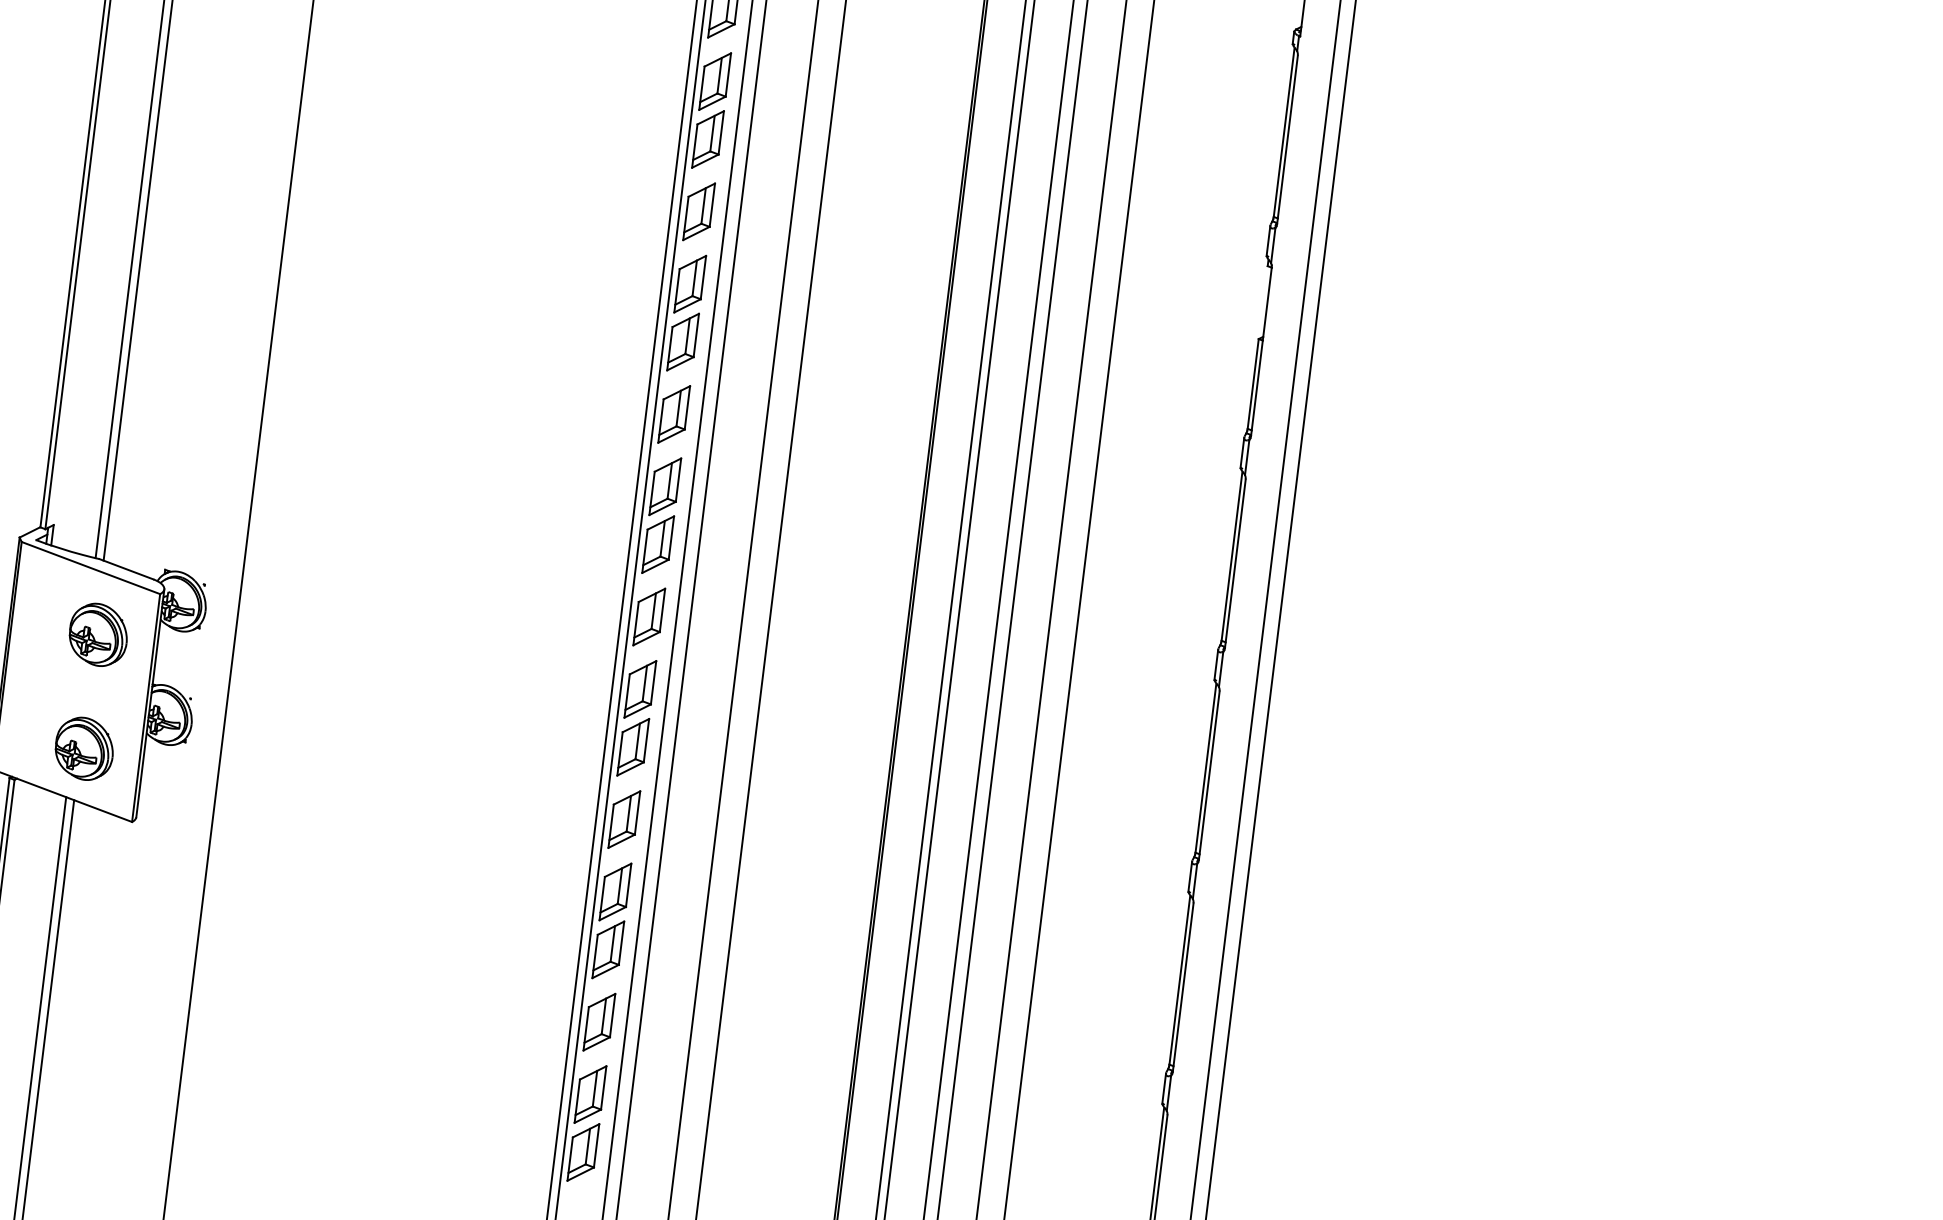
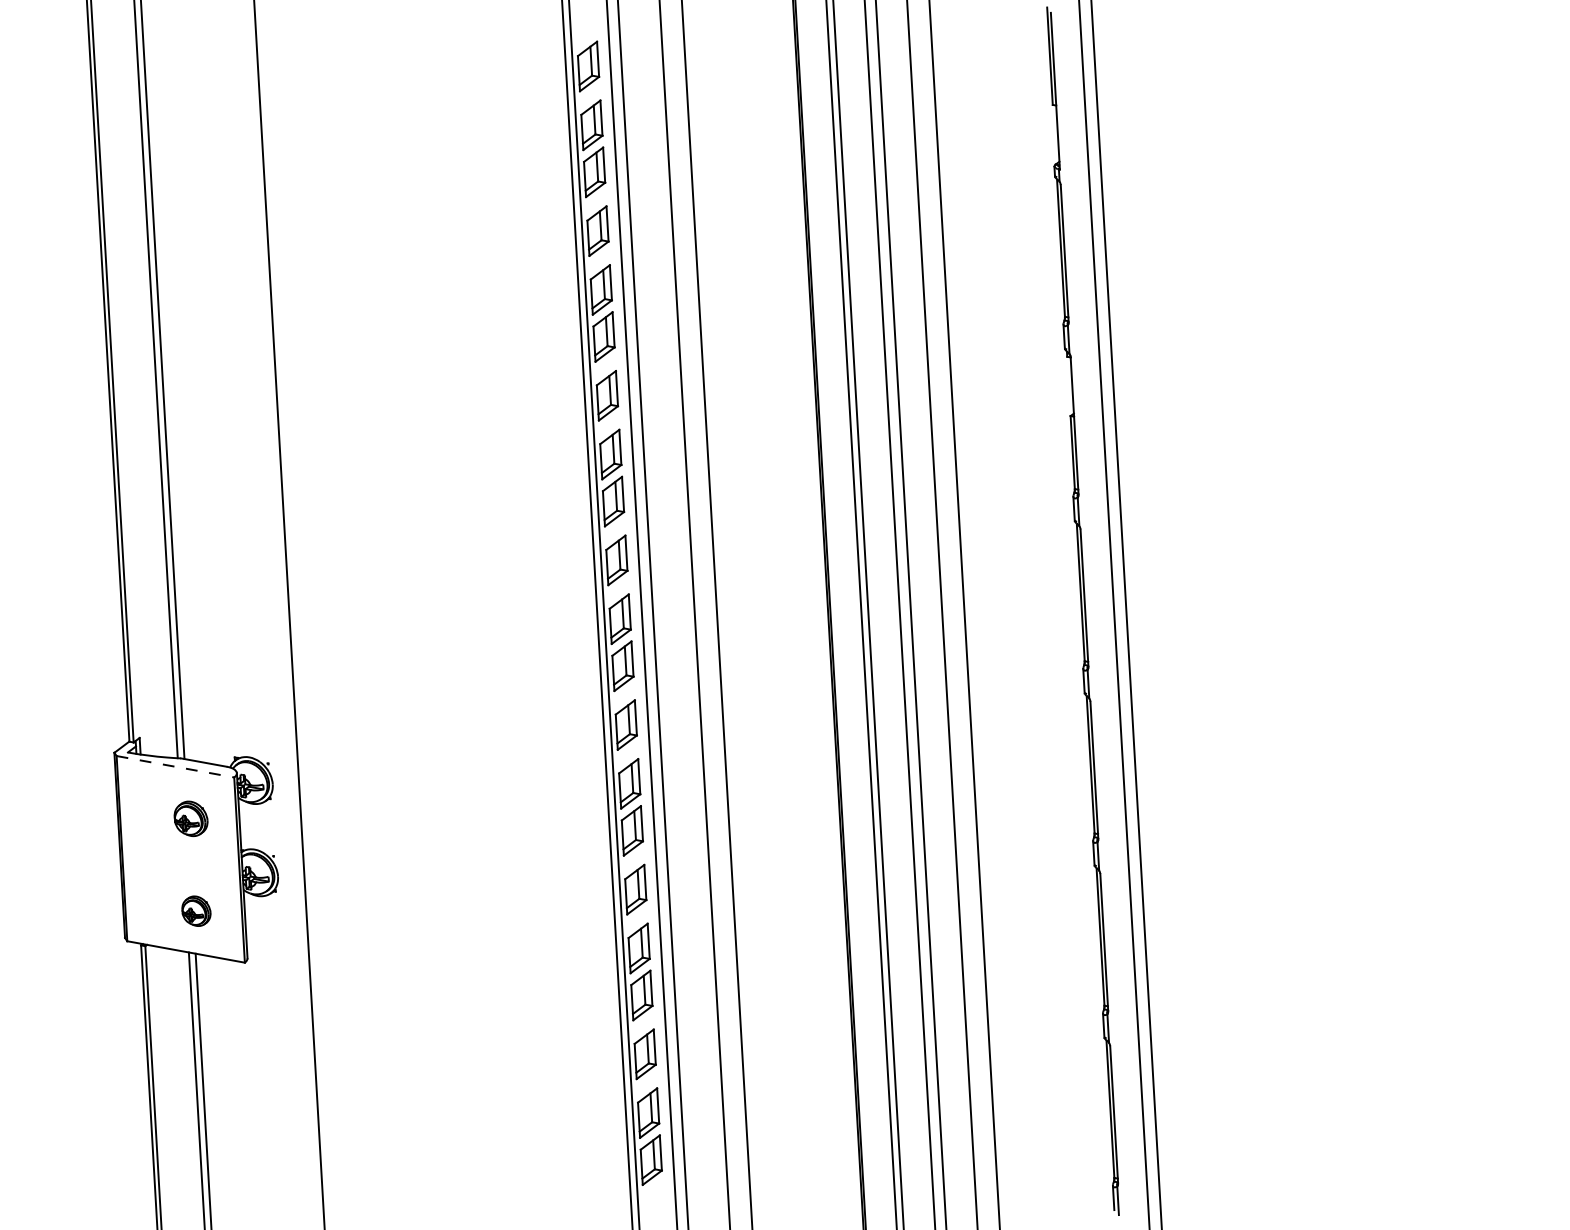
line: (91, 567) -> (175, 766), solid -> dashed
part: (97, 634) -> (190, 818), size x0.7
part: (84, 747) -> (196, 910), size x0.6

